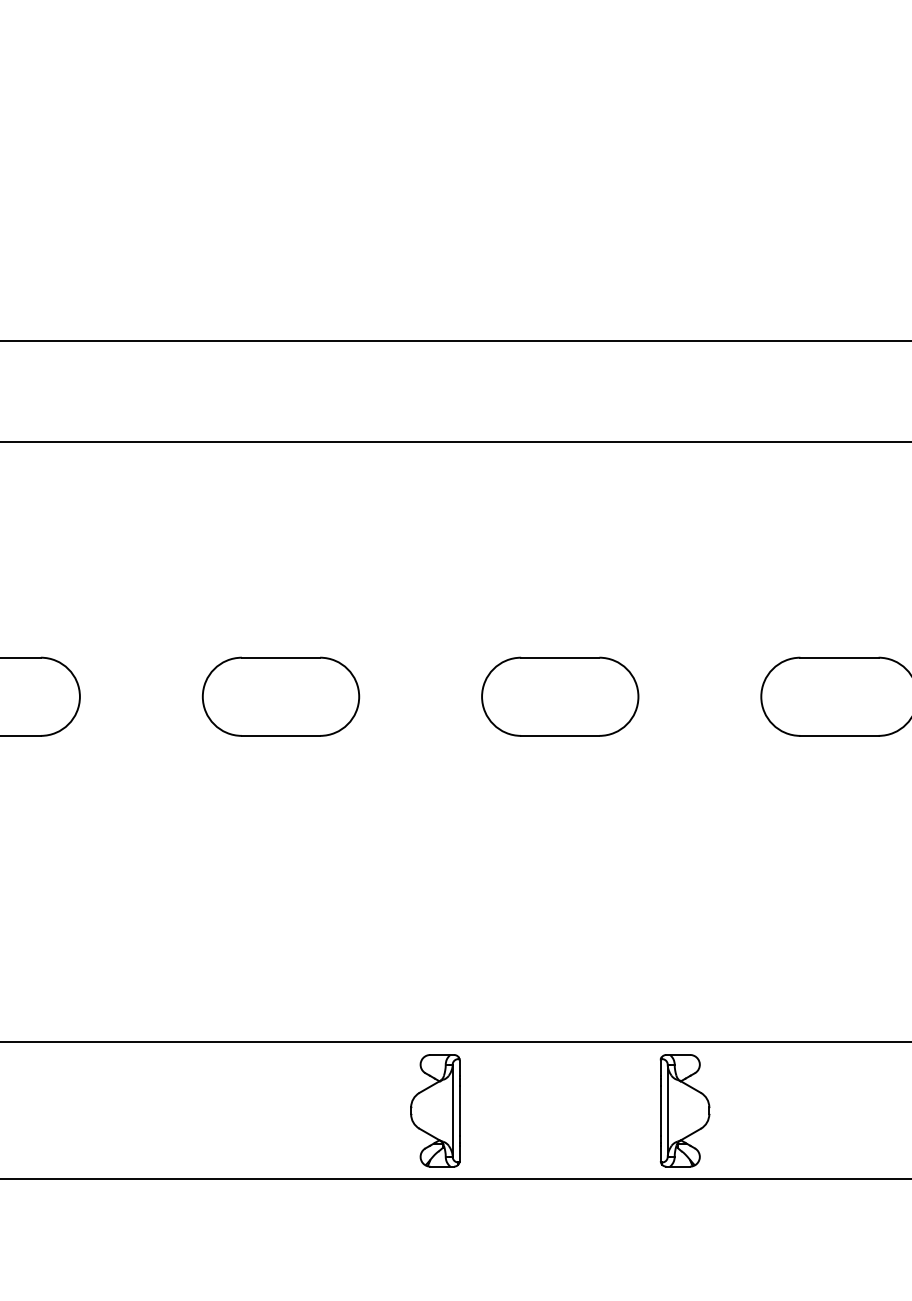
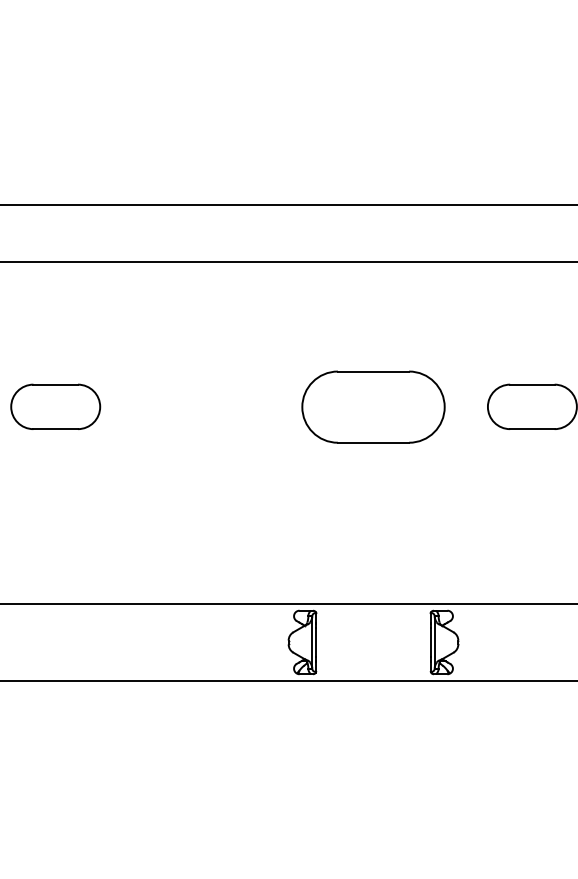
part: (280, 696) -> (214, 406), removed
part: (560, 696) -> (373, 406), size x1.6

